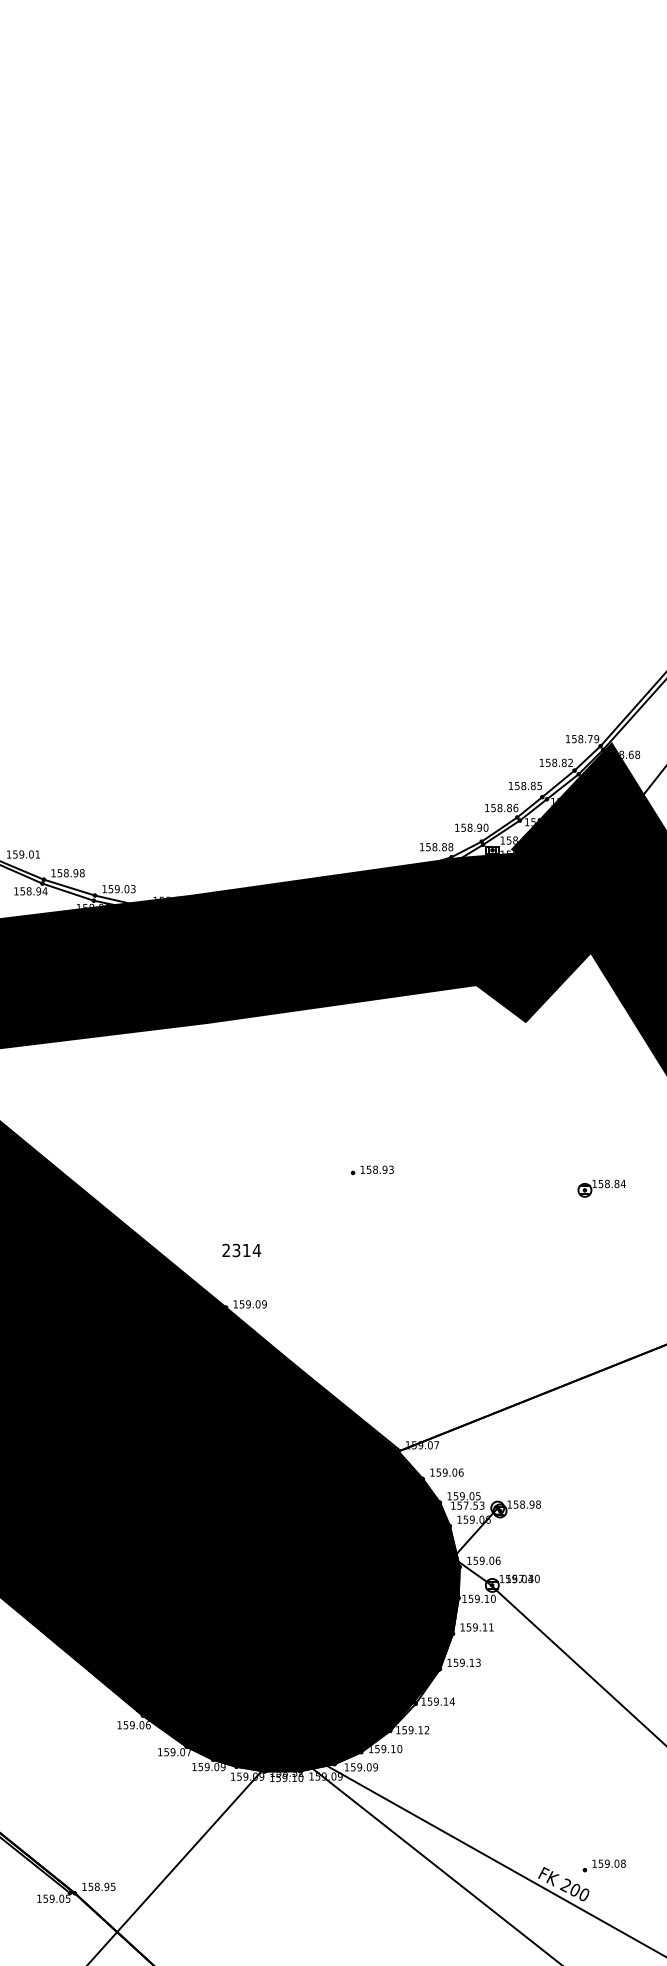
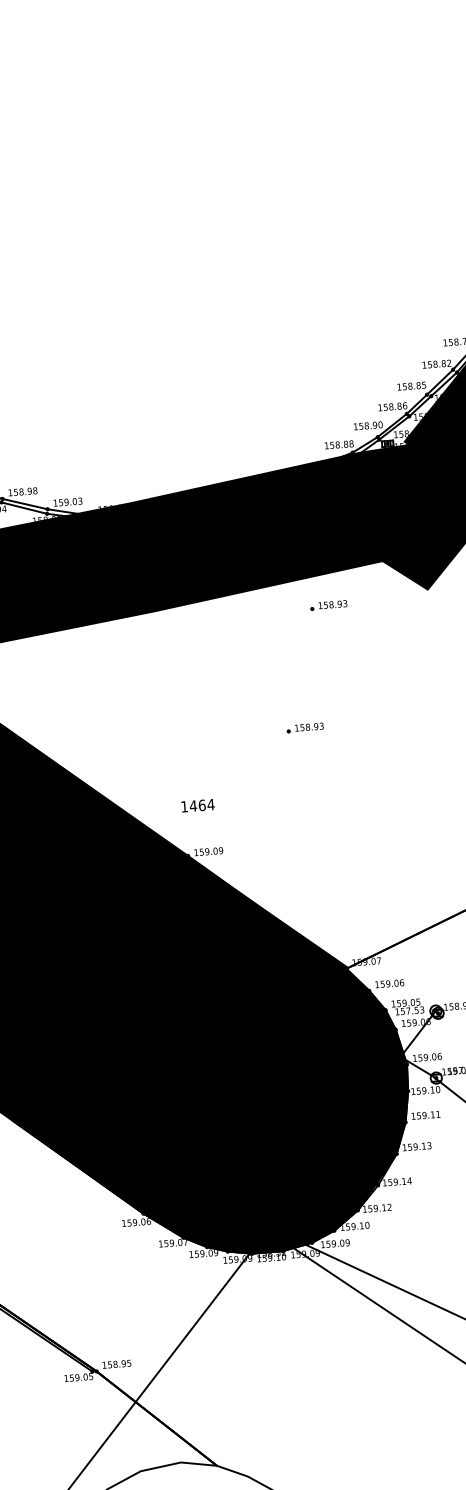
part: (409, 1031) -> (328, 605), added
text: (236, 1250) -> (193, 806), 2314 -> 1464

